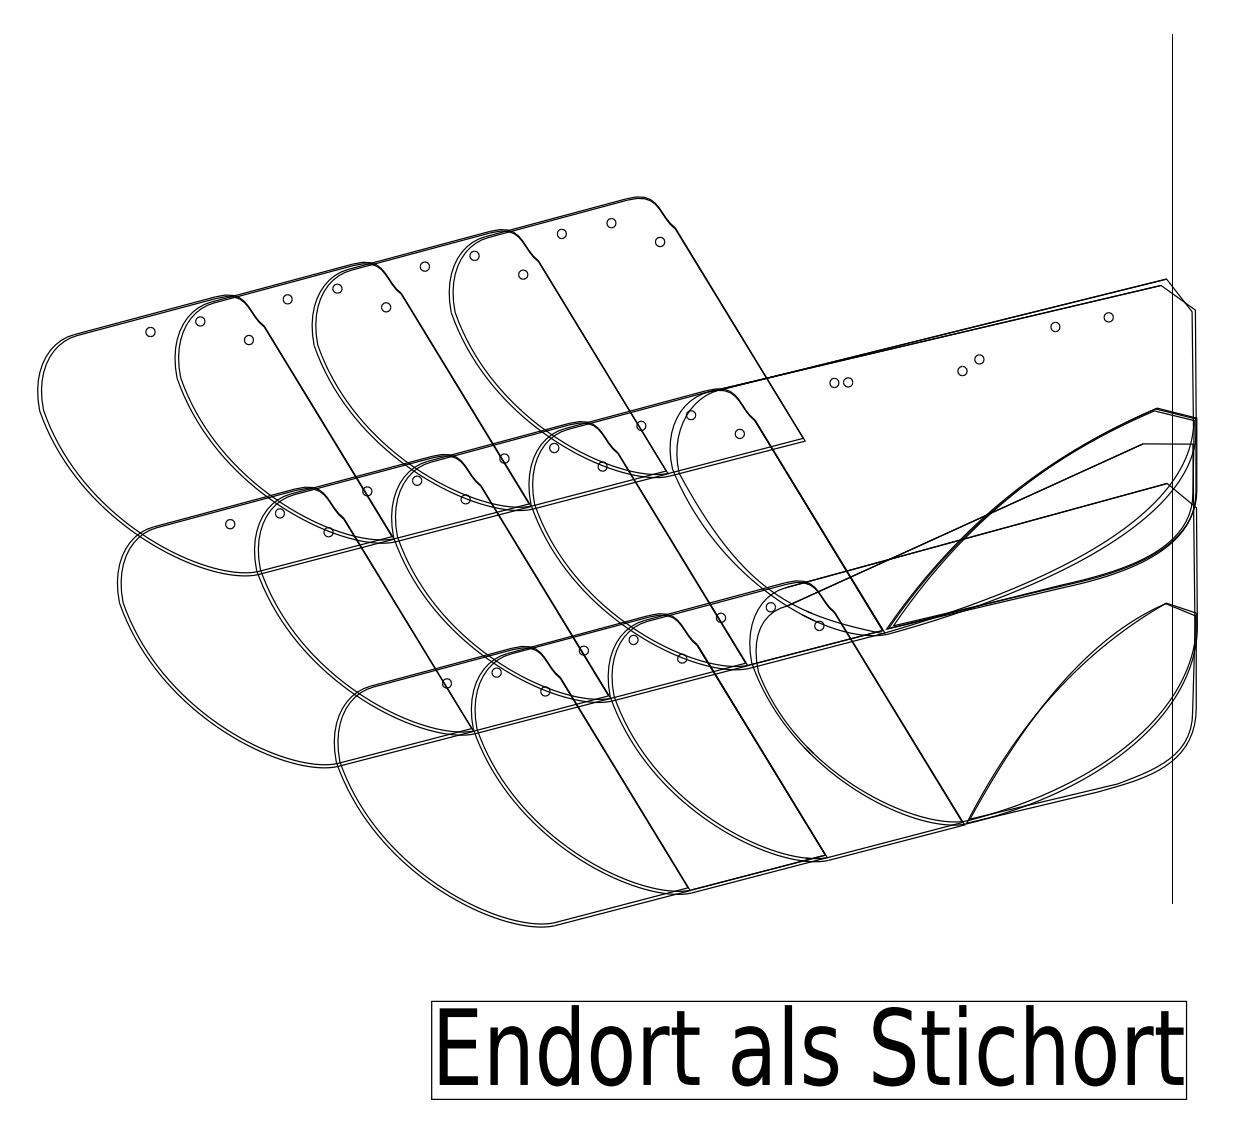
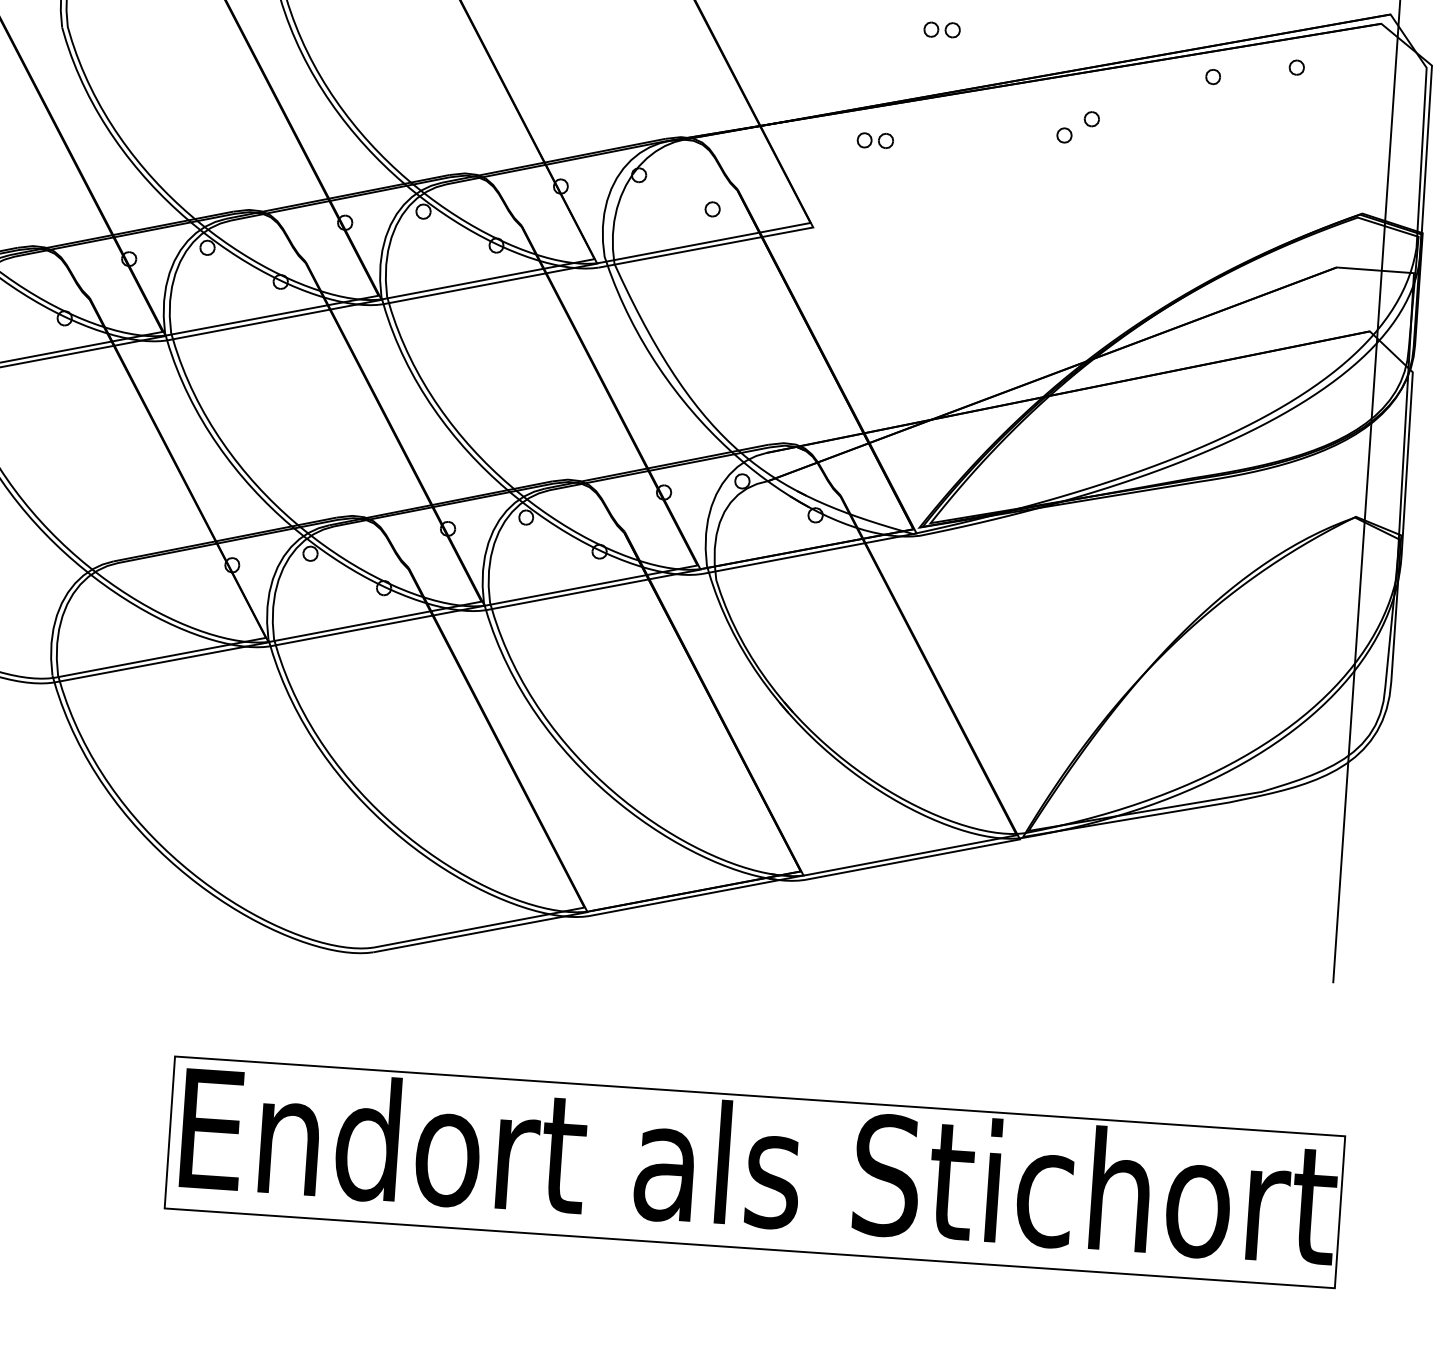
part: (879, 308) -> (942, 29), added

